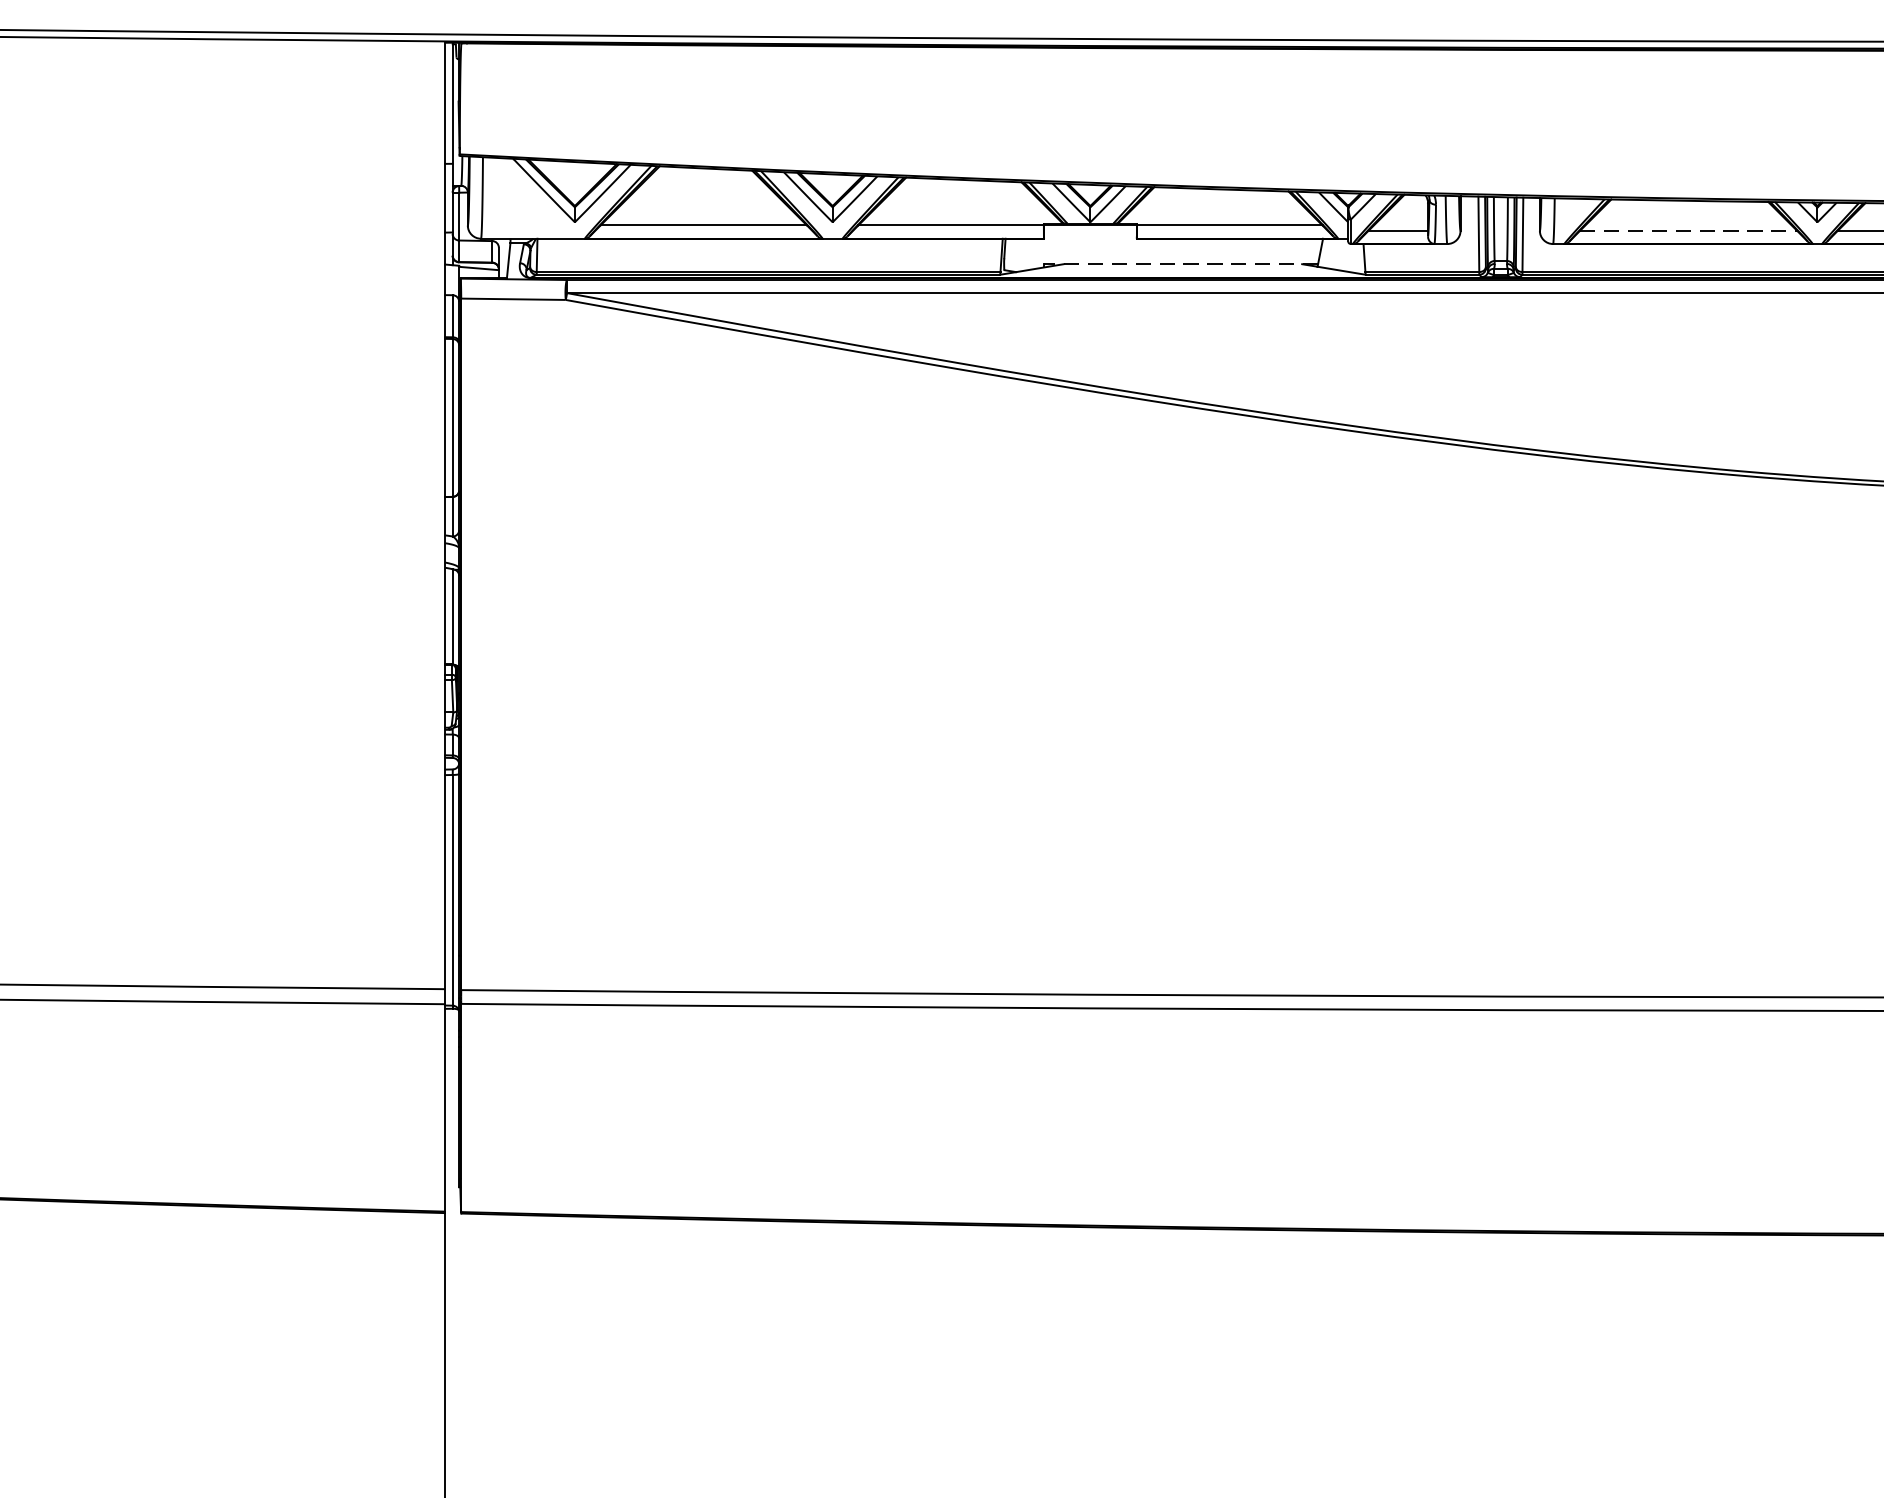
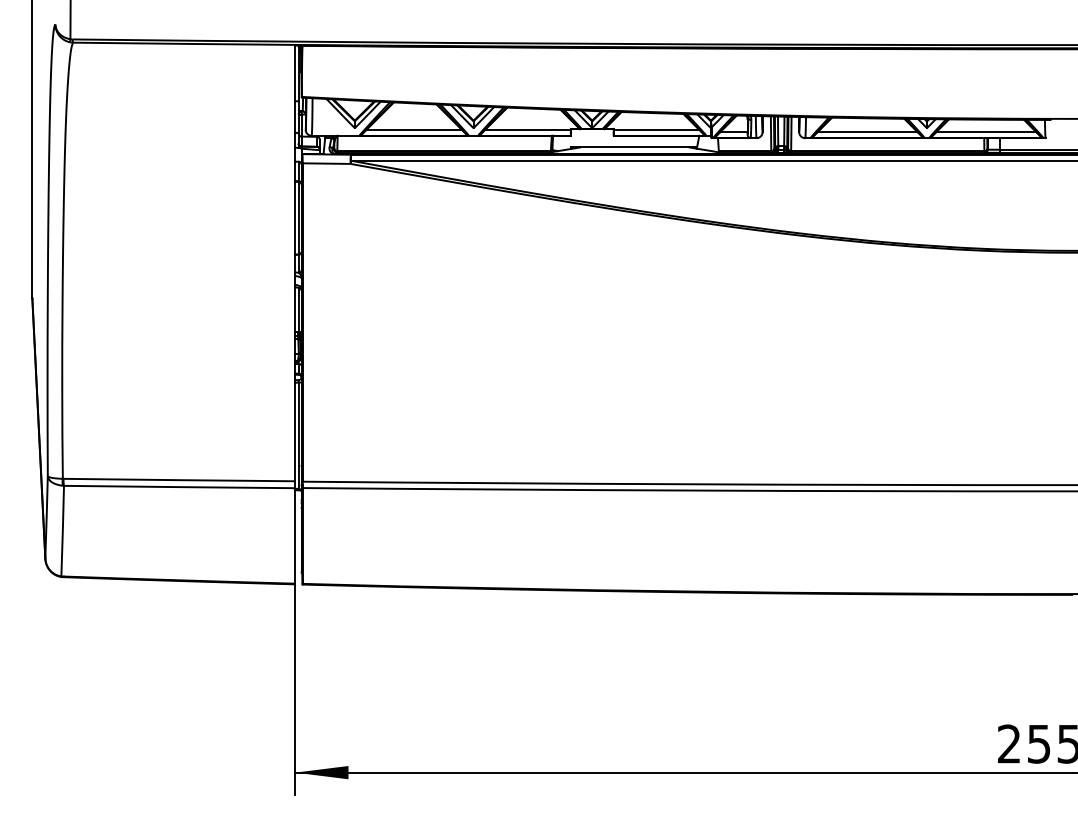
line: (1688, 231) -> (867, 132), dashed -> solid
line: (1180, 264) -> (633, 147), dashed -> solid

